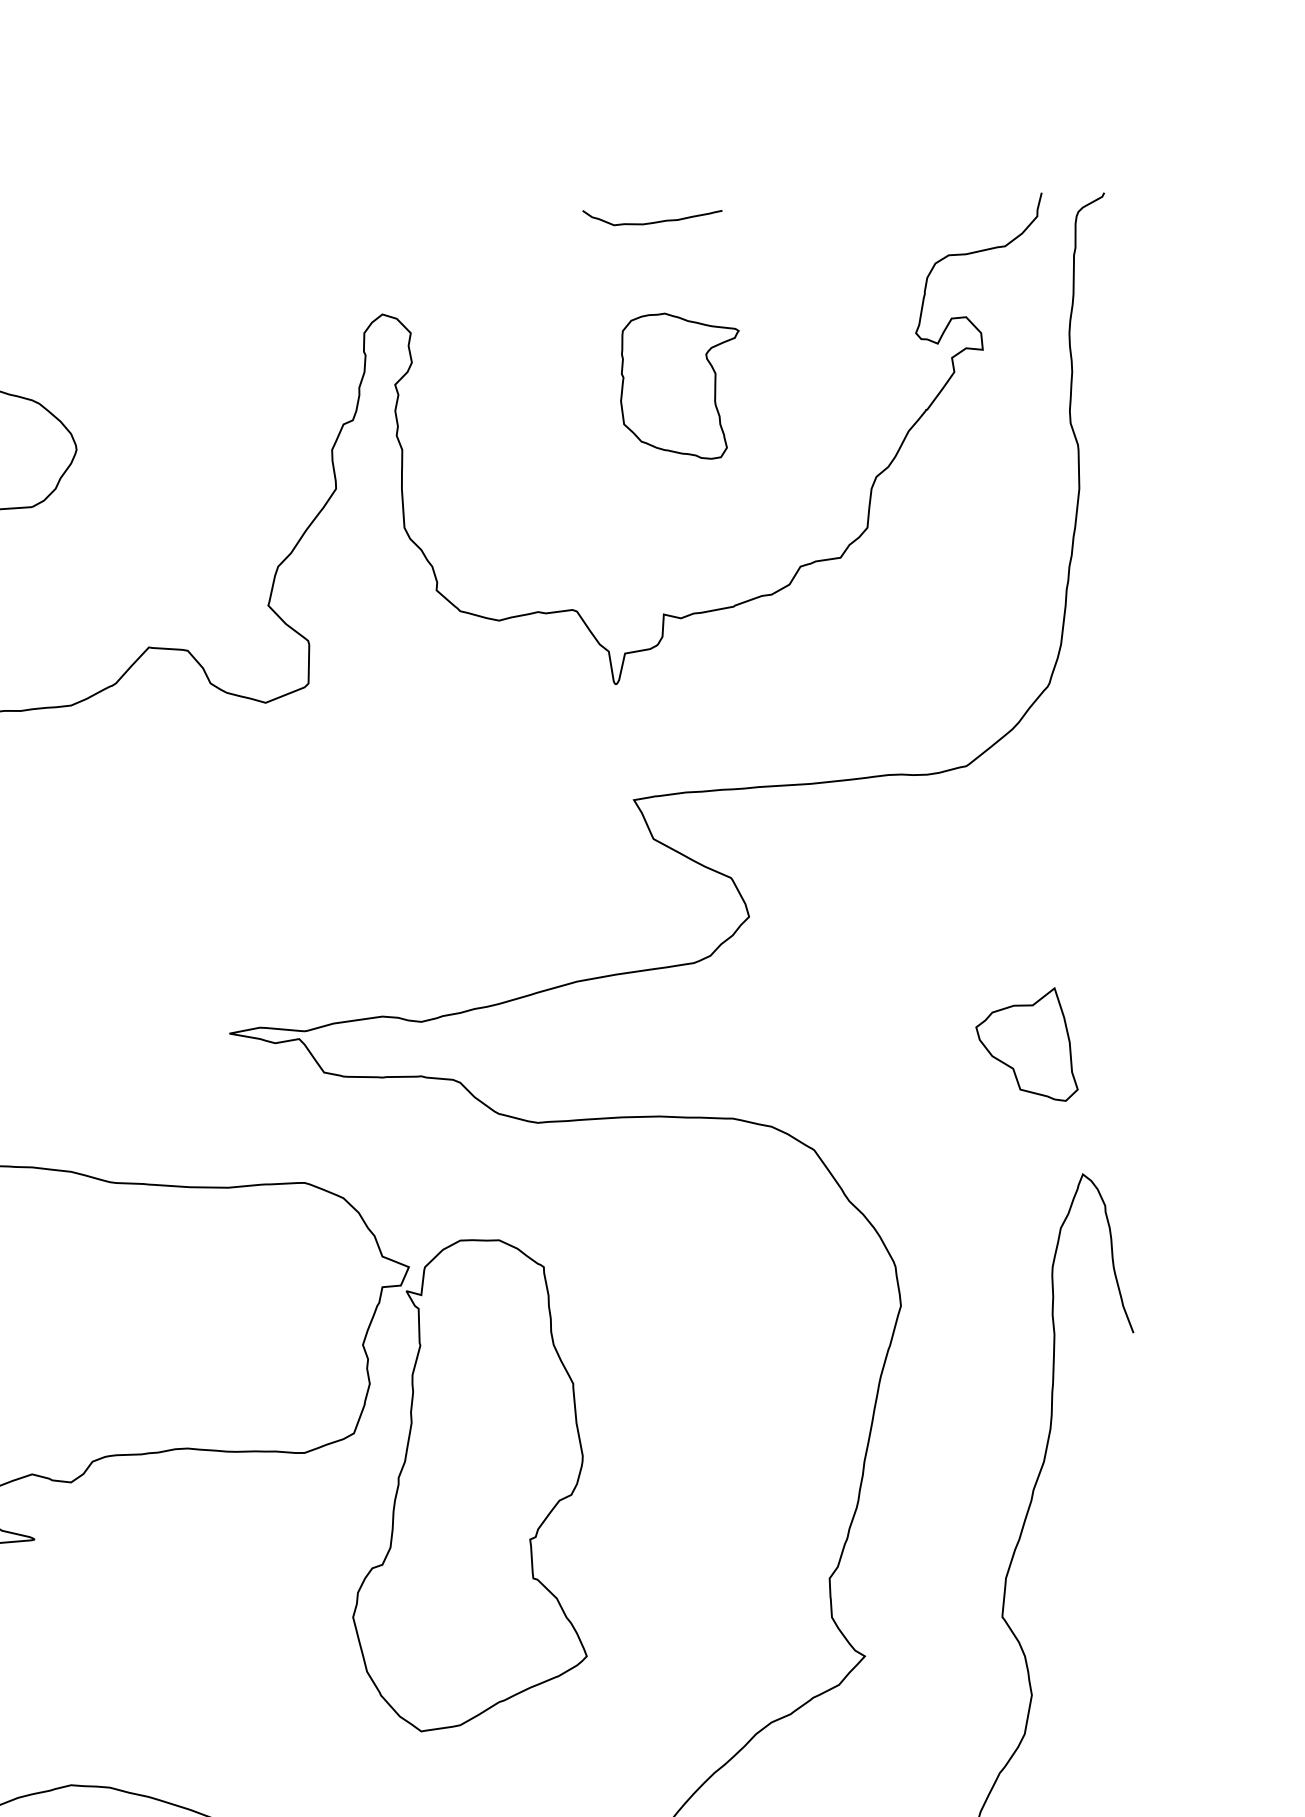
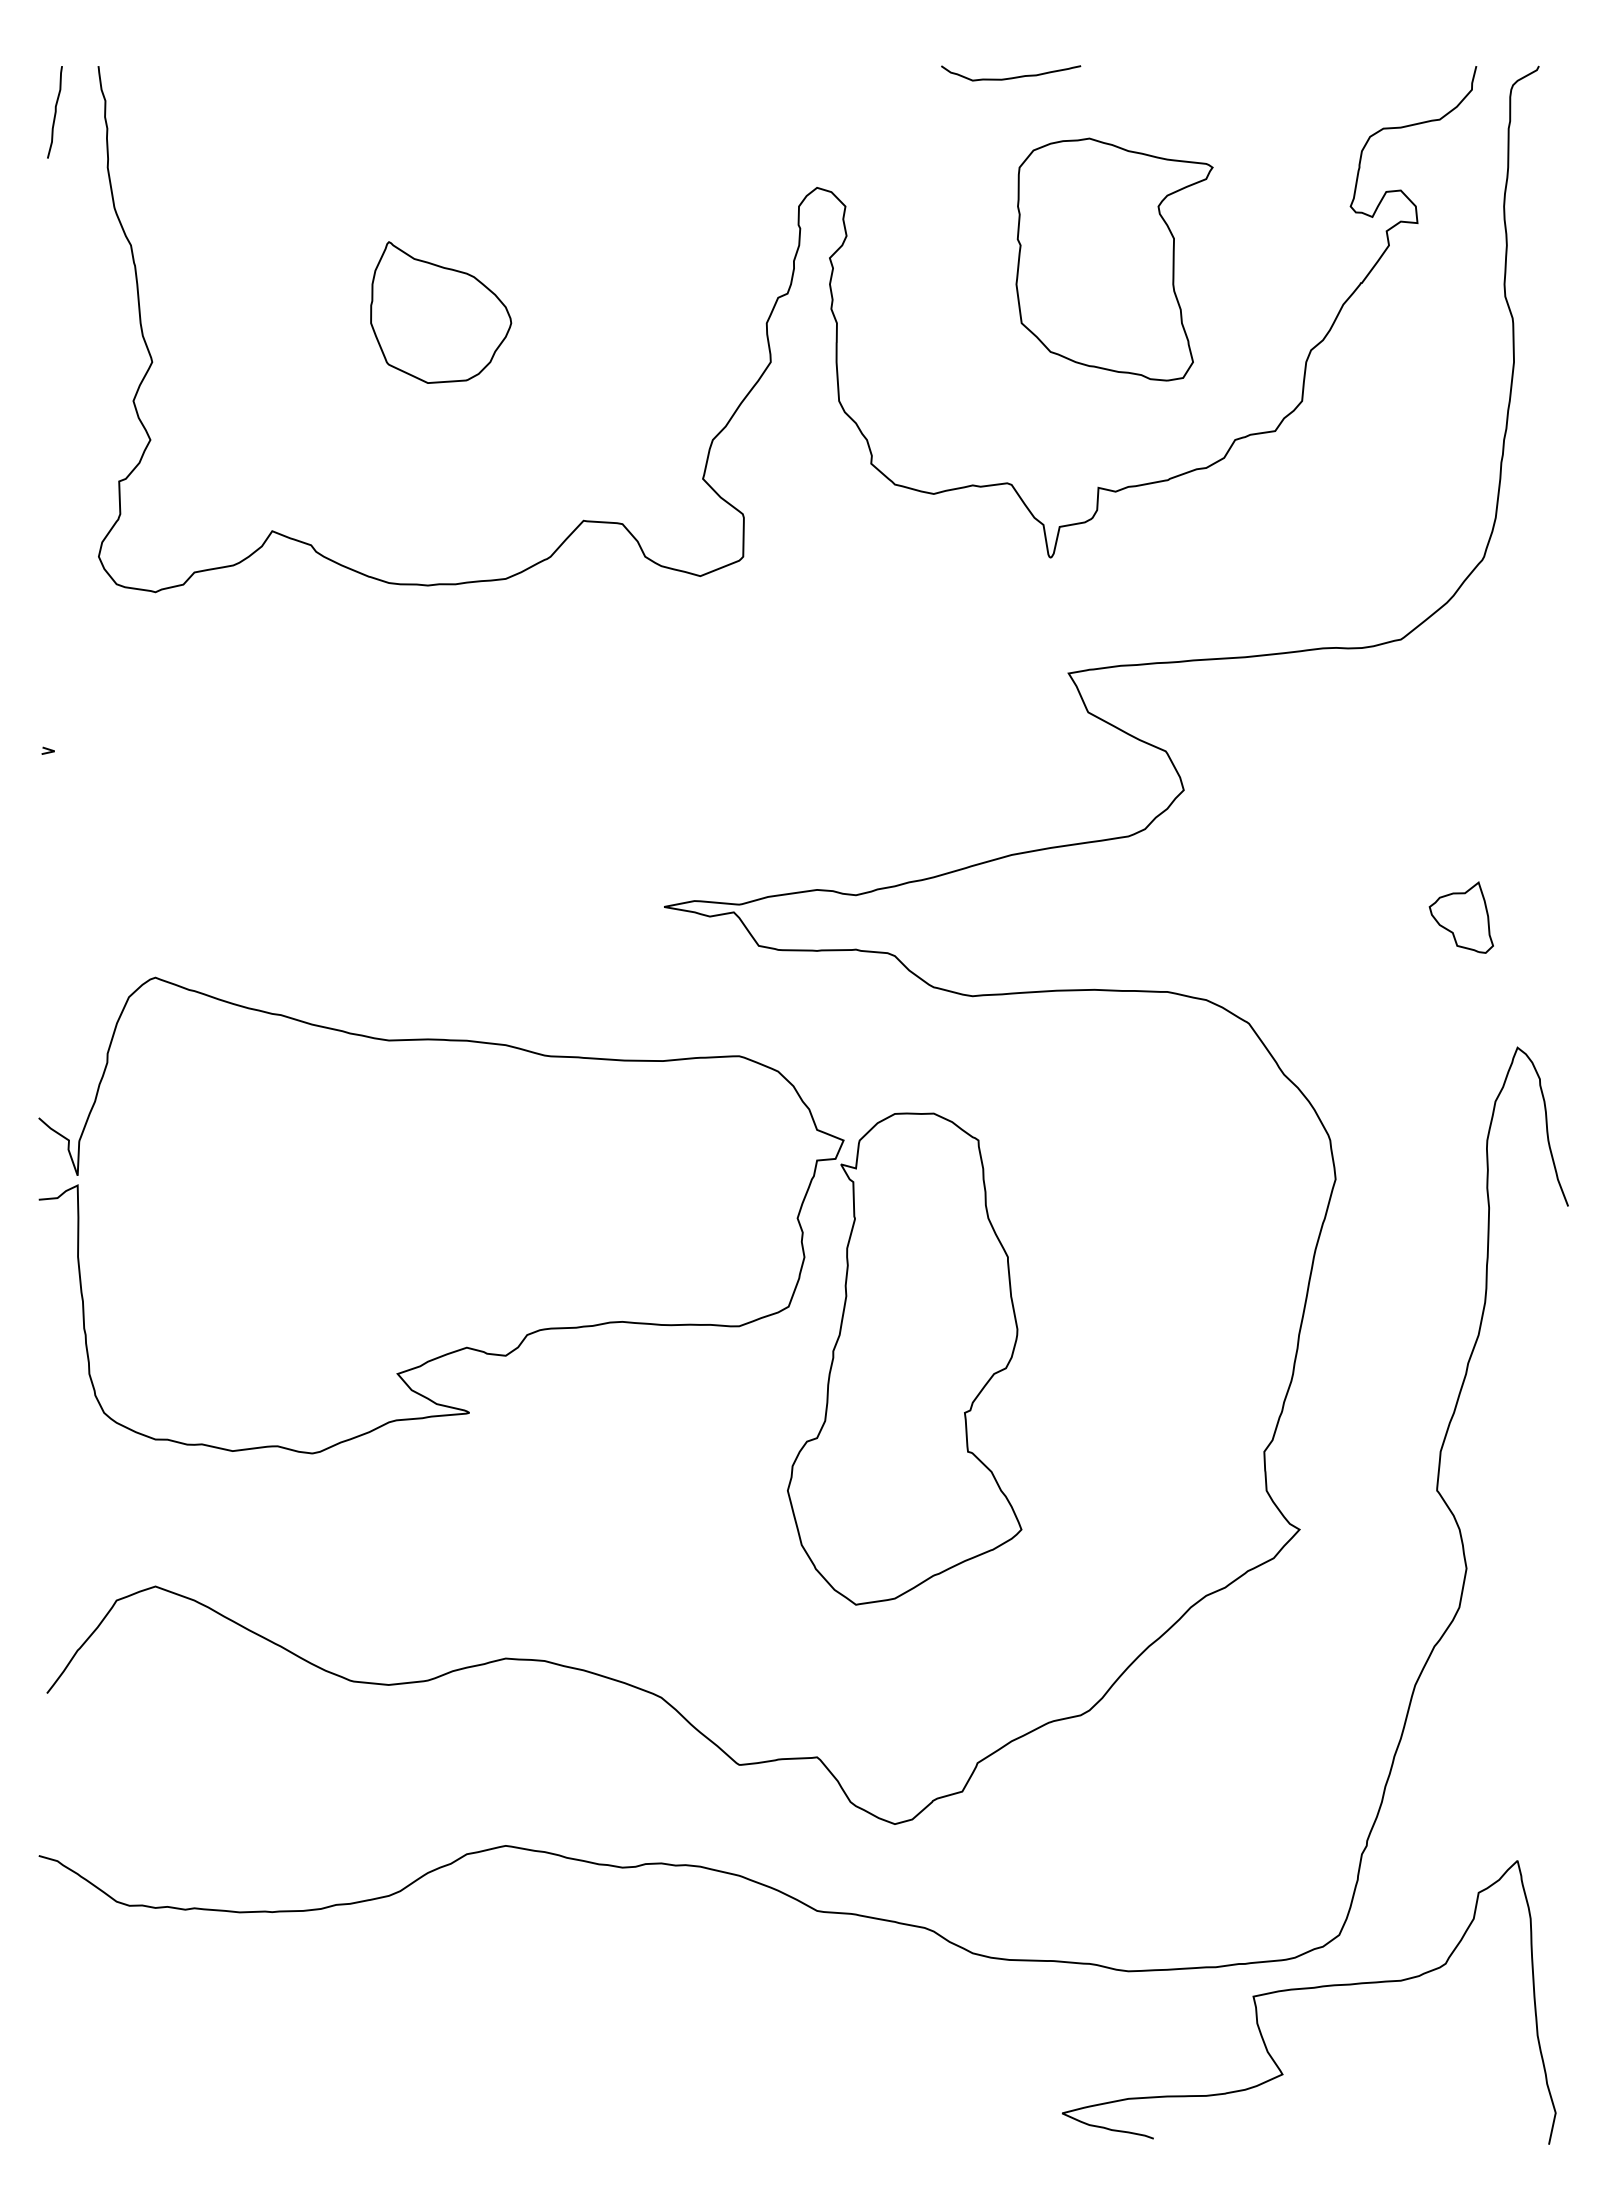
curve: (652, 222) -> (1011, 77), moved
part: (679, 386) -> (1114, 259), size x1.67
part: (1025, 1044) -> (1460, 917), size x0.62

